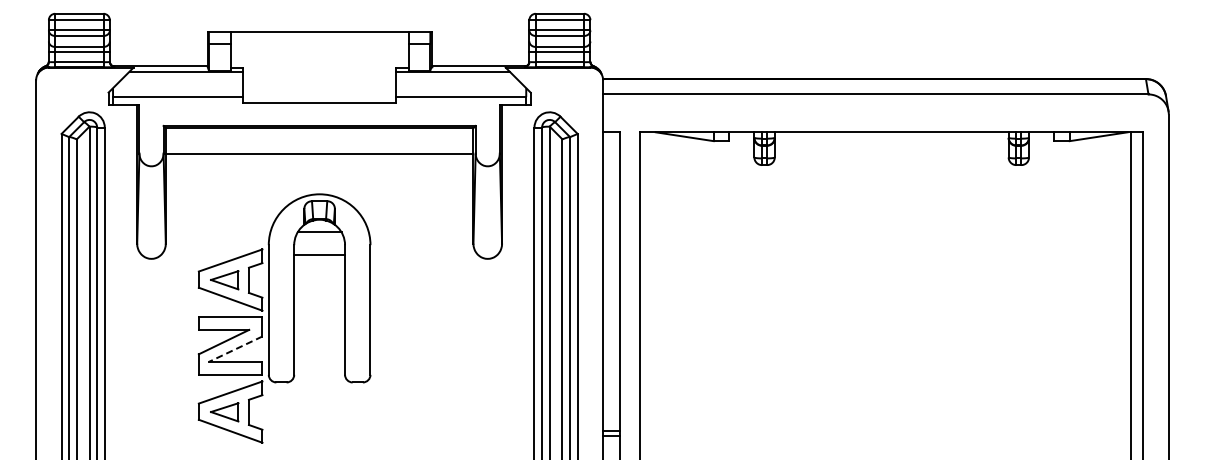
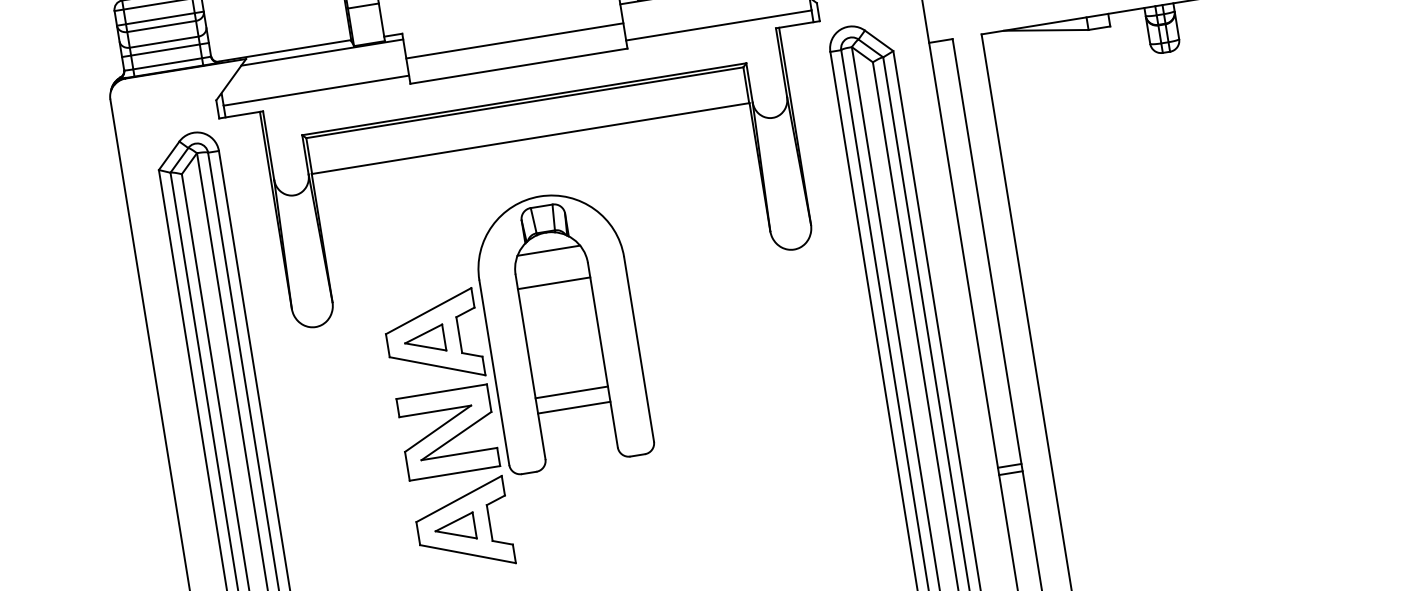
line: (319, 84) -> (514, 40), added
line: (319, 332) -> (571, 393), added
line: (319, 342) -> (574, 407), added
line: (235, 349) -> (456, 436), dashed -> solid

